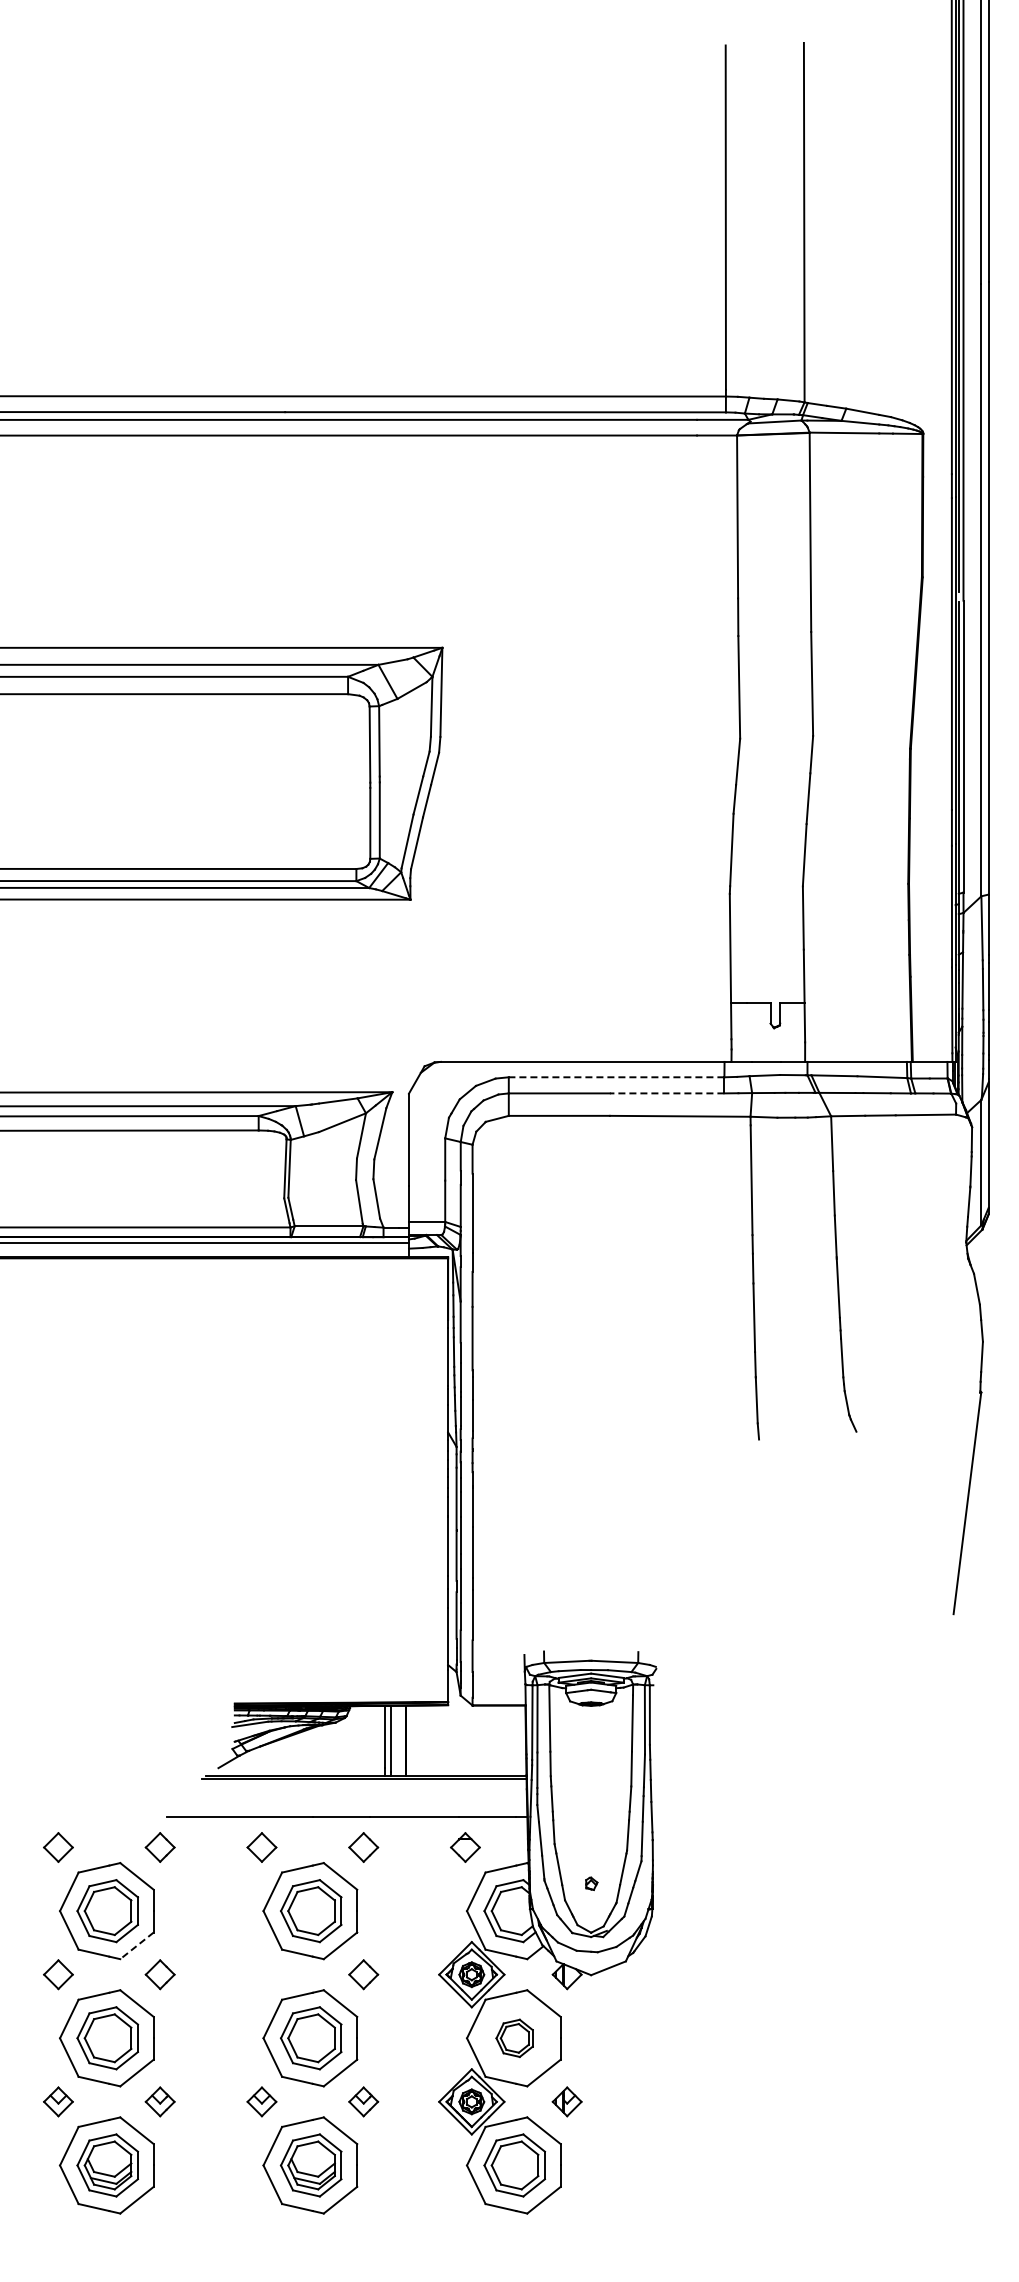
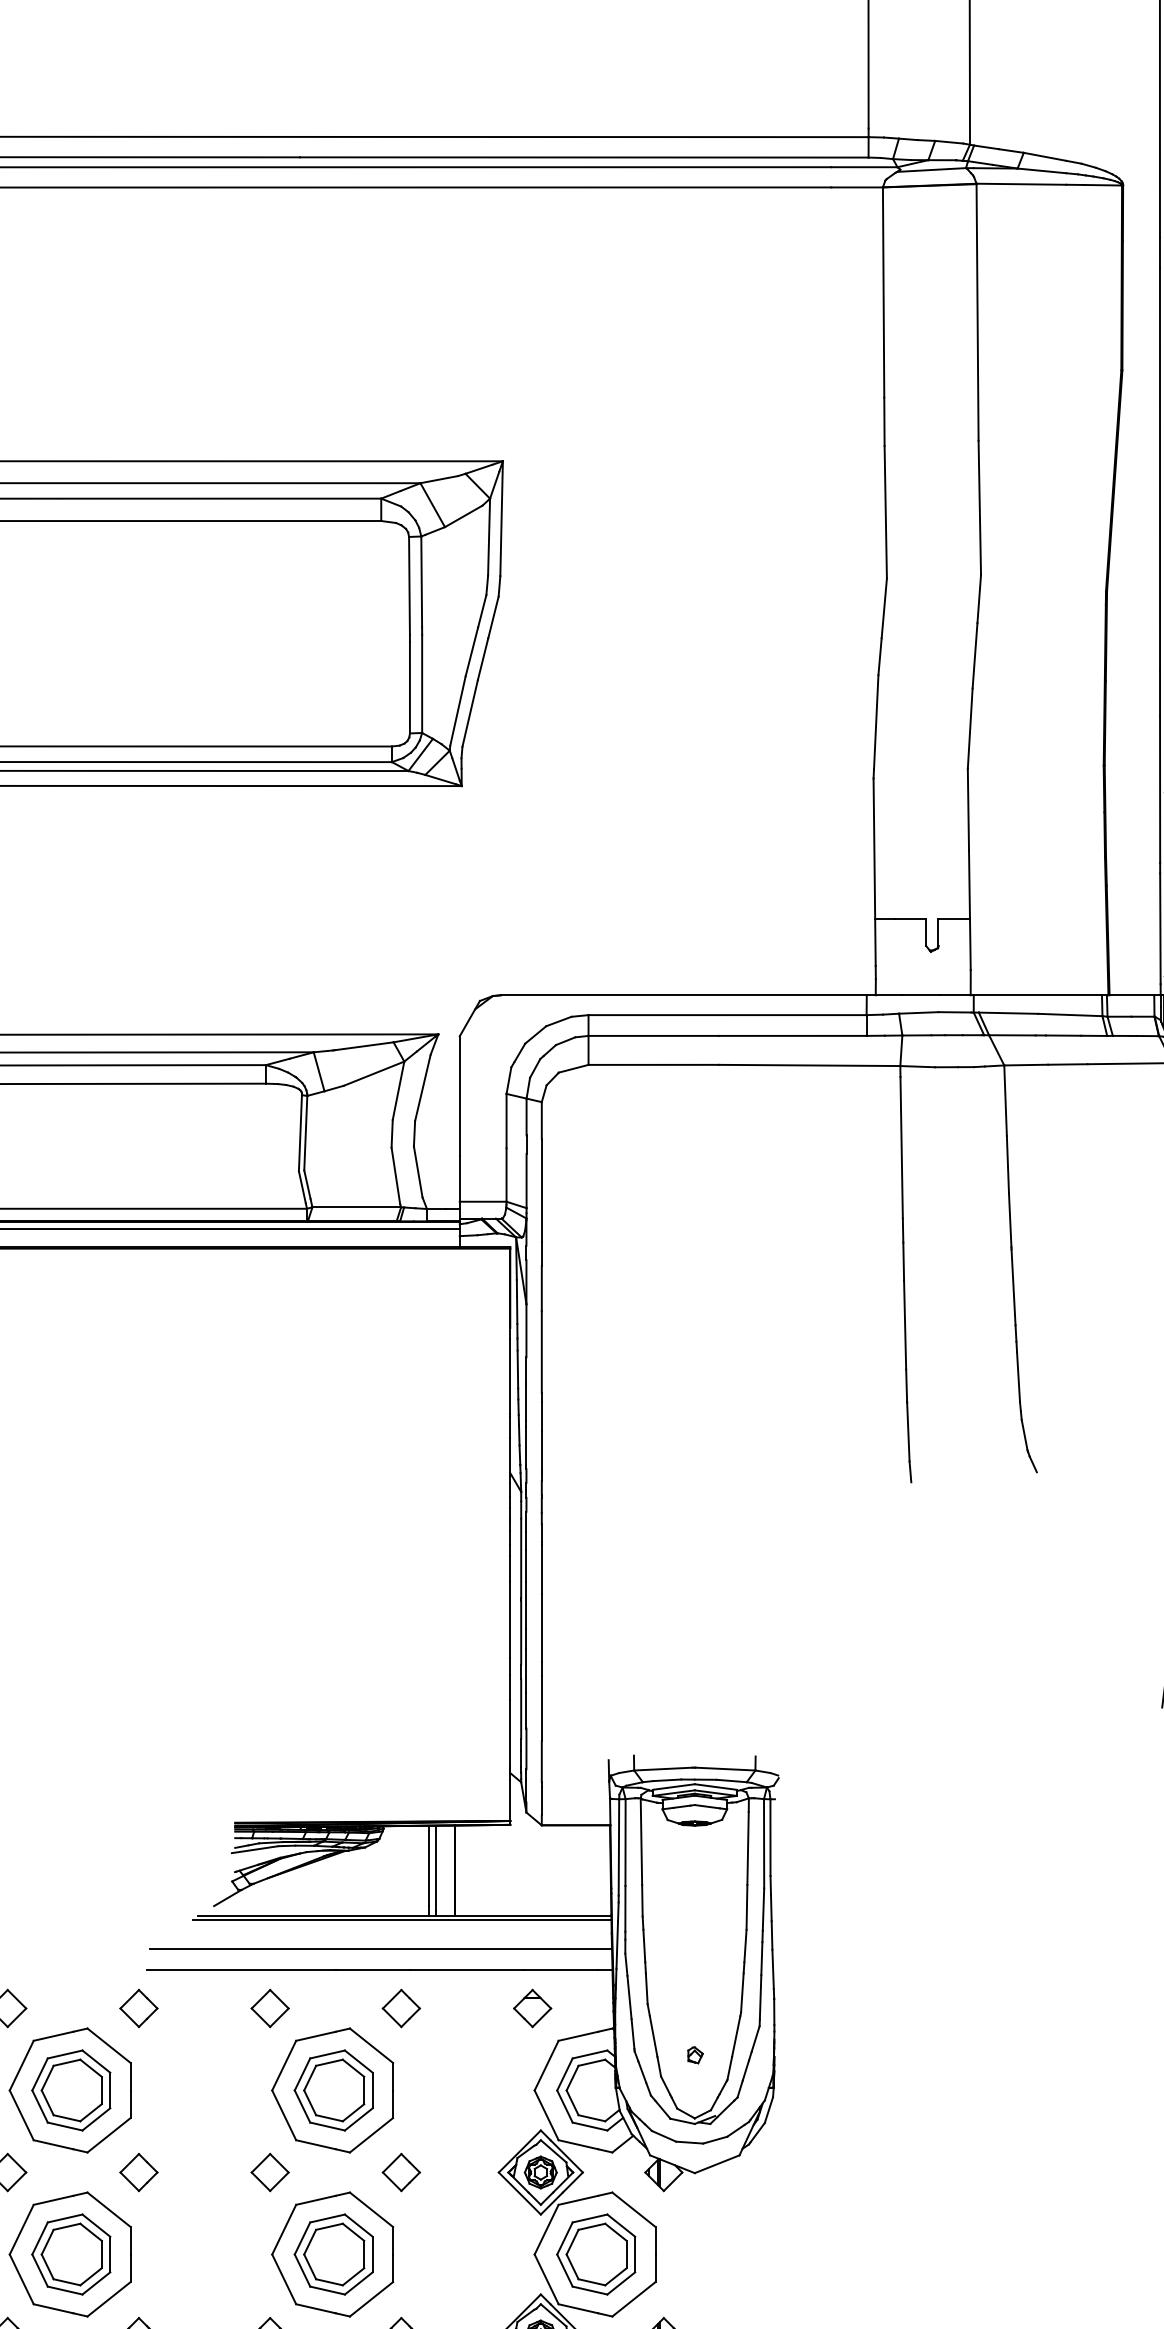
line: (616, 1077) -> (727, 1015), dashed -> solid
line: (666, 1093) -> (791, 1036), dashed -> solid
line: (347, 1801) -> (380, 1949), added
line: (136, 1946) -> (108, 2136), dashed -> solid
part: (261, 1974) -> (269, 2172), added
part: (514, 2038) -> (595, 2254), size x1.67

